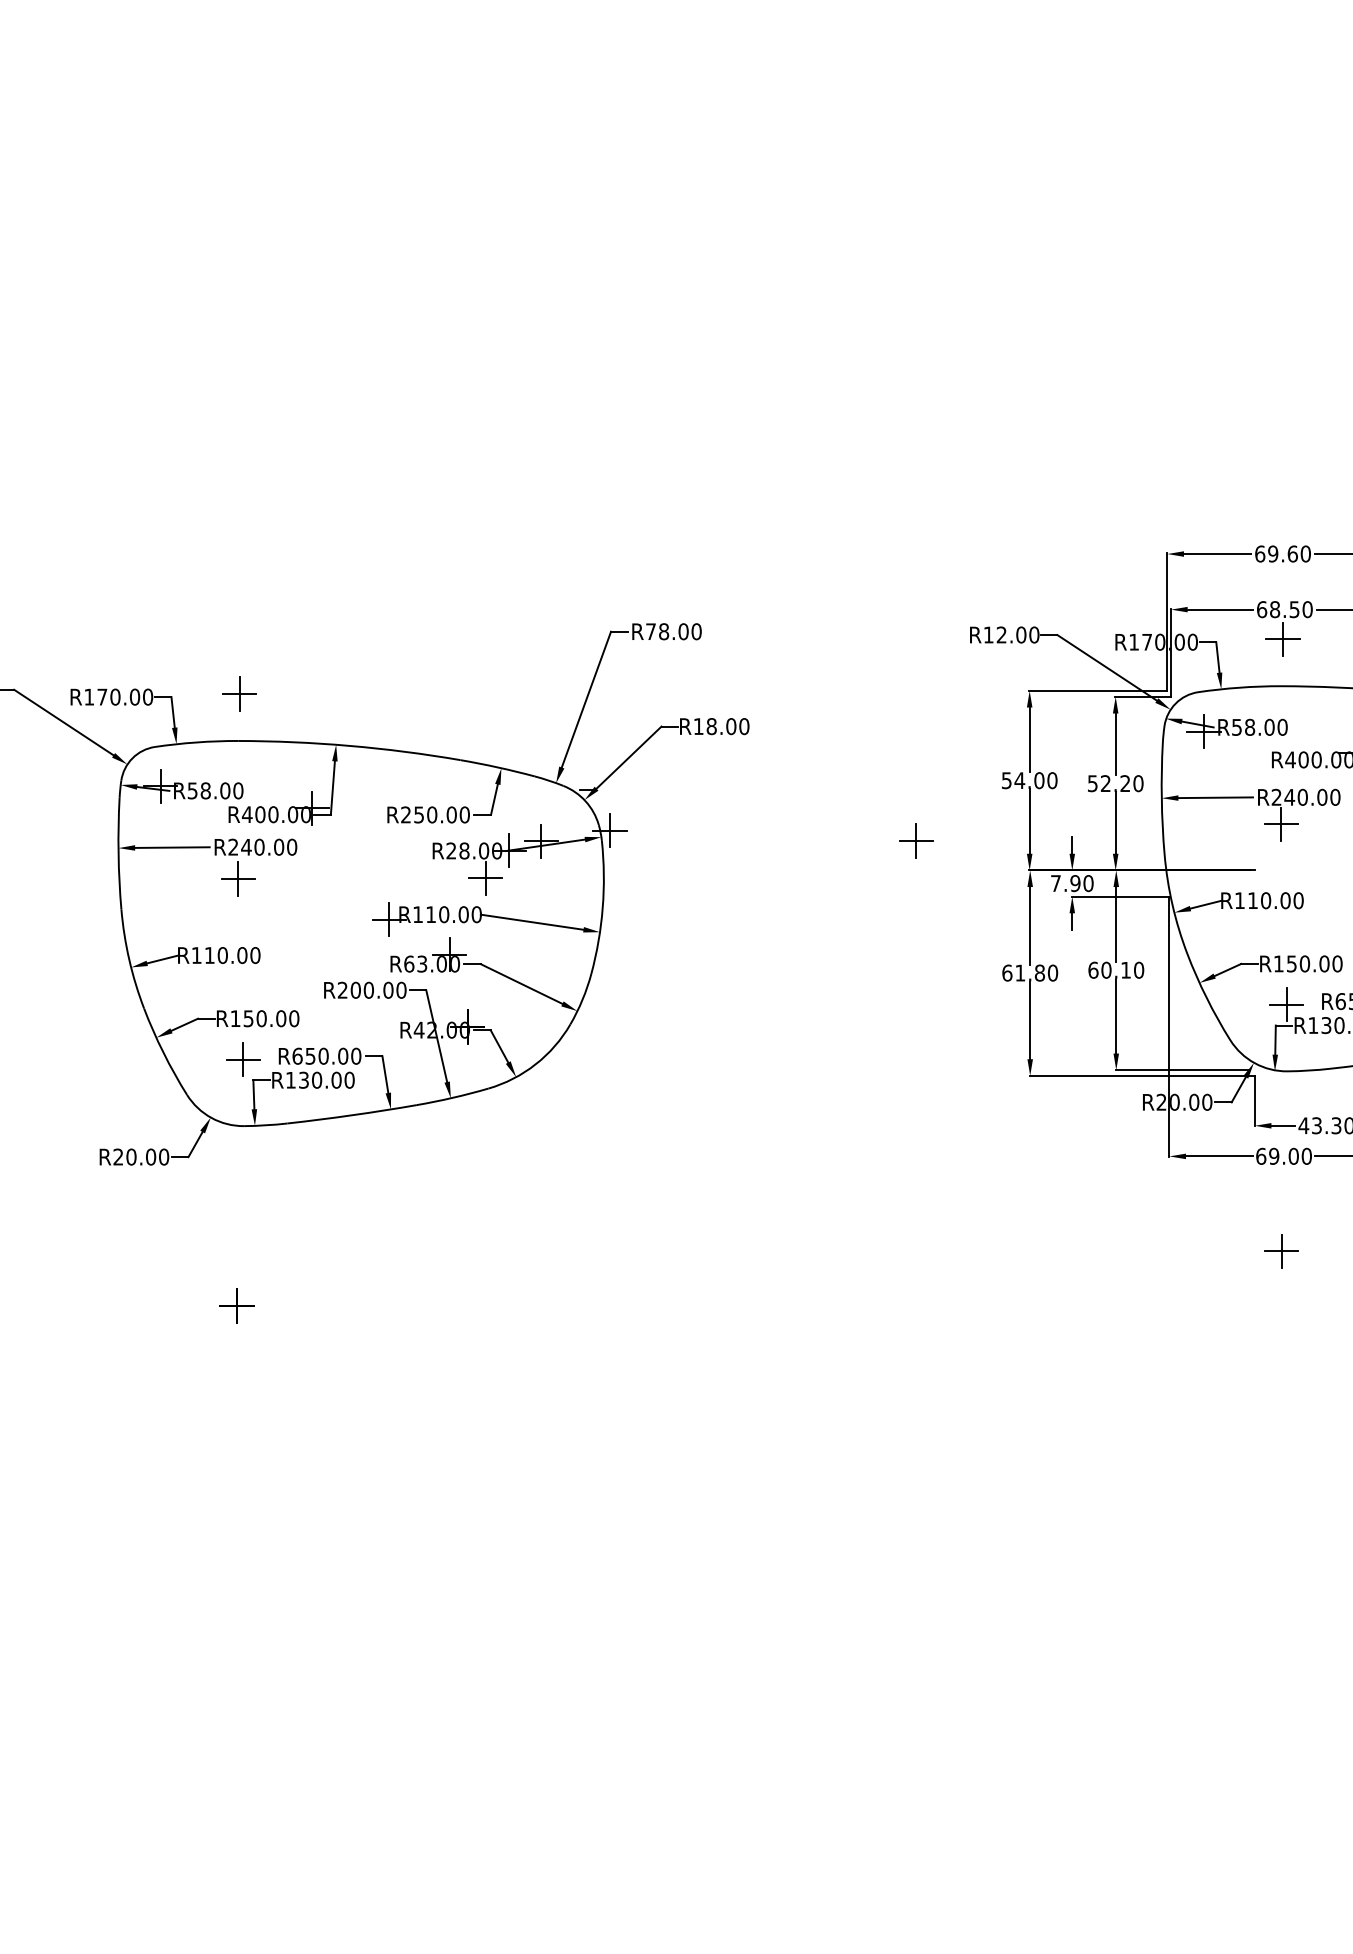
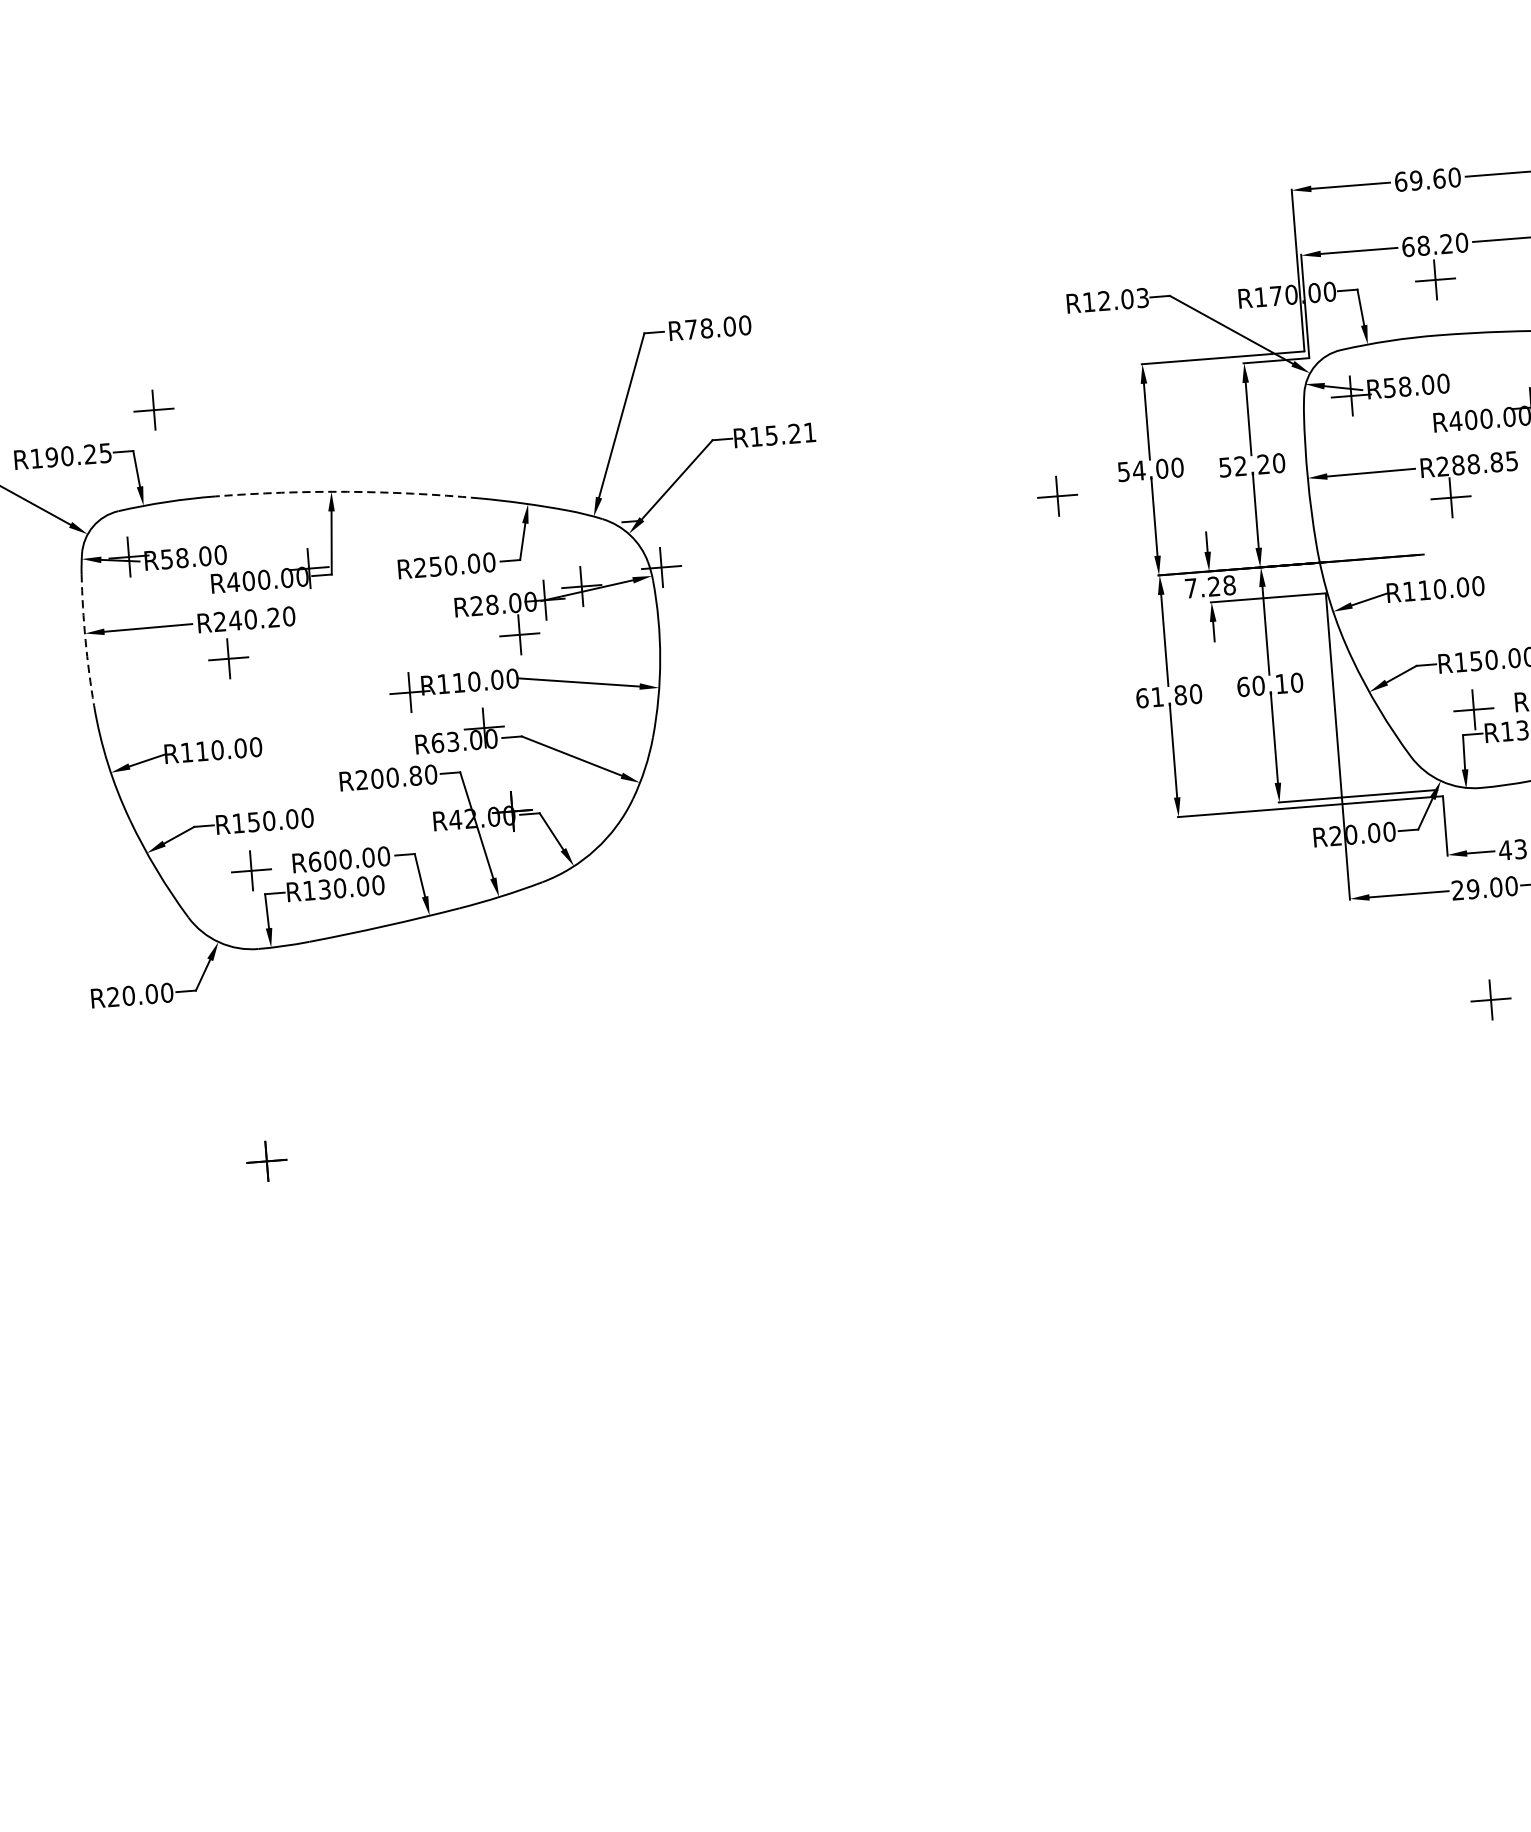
text: (1294, 609) -> (1446, 243), 68.50 -> 68.20
text: (1034, 634) -> (1142, 297), R12.00 -> R12.03
part: (239, 693) -> (153, 409), moved
text: (125, 696) -> (79, 454), R170.00 -> R190.25
text: (727, 726) -> (790, 434), R18.00 -> R15.21
arc: (349, 745) -> (347, 491), solid -> dashed
text: (1312, 796) -> (1484, 462), R240.00 -> R288.85
part: (916, 840) -> (1057, 495), moved
text: (279, 846) -> (274, 616), R240.00 -> R240.20
arc: (118, 853) -> (85, 639), solid -> dashed
text: (1081, 883) -> (1221, 585), 7.90 -> 7.28
text: (388, 990) -> (415, 776), R200.00 -> R200.80
text: (310, 1055) -> (330, 859), R650.00 -> R600.00
text: (1261, 1155) -> (1458, 889), 69.00 -> 29.00

